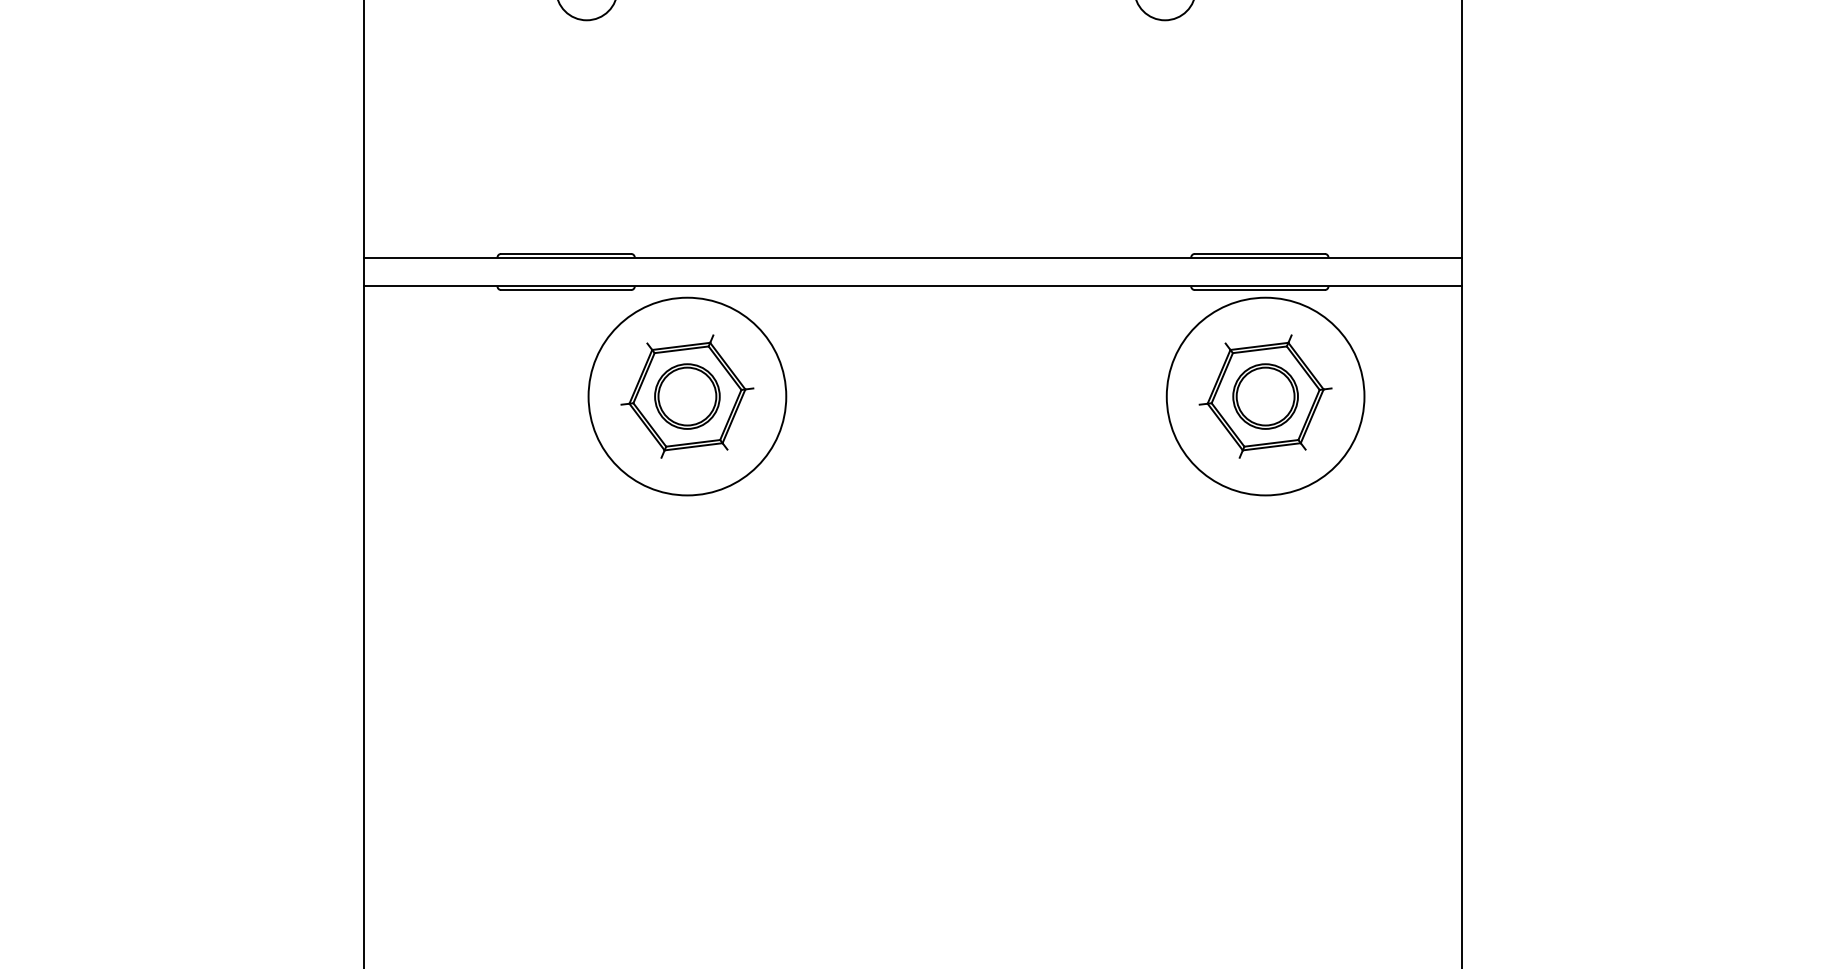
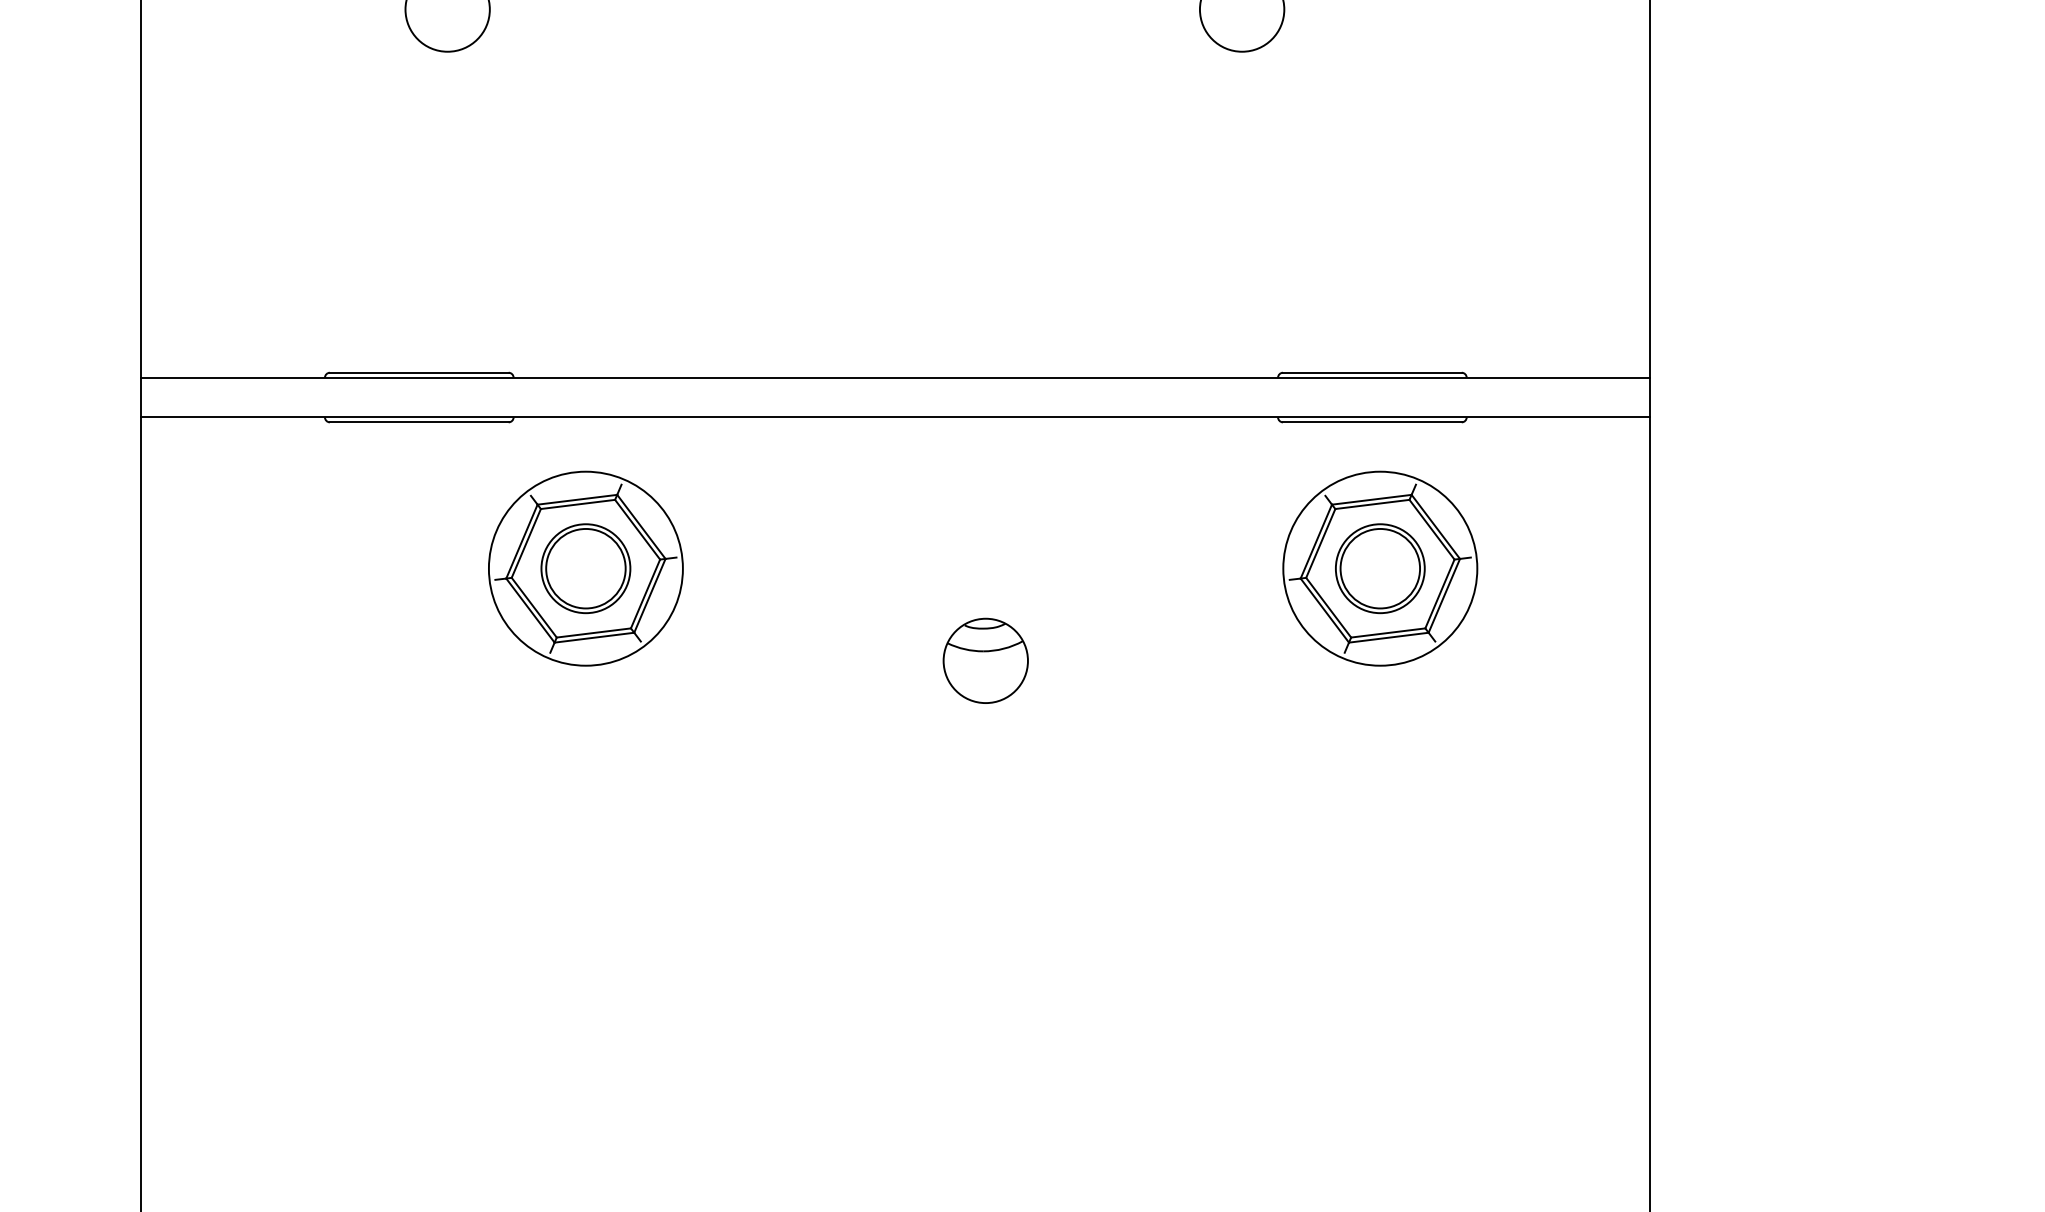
circle: (687, 396) -> (586, 568), size x0.71
circle: (1265, 396) -> (1380, 568), size x0.71
part: (978, 463) -> (985, 660), added

